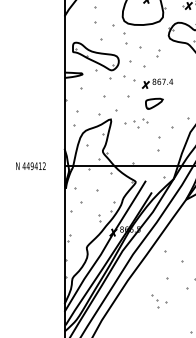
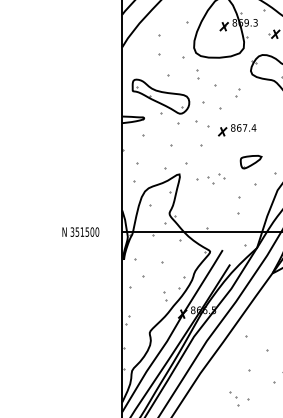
part: (125, 38) -> (197, 74), size x0.62
part: (153, 104) -> (250, 162), moved
text: (33, 165) -> (84, 231), 449412 -> 351500

